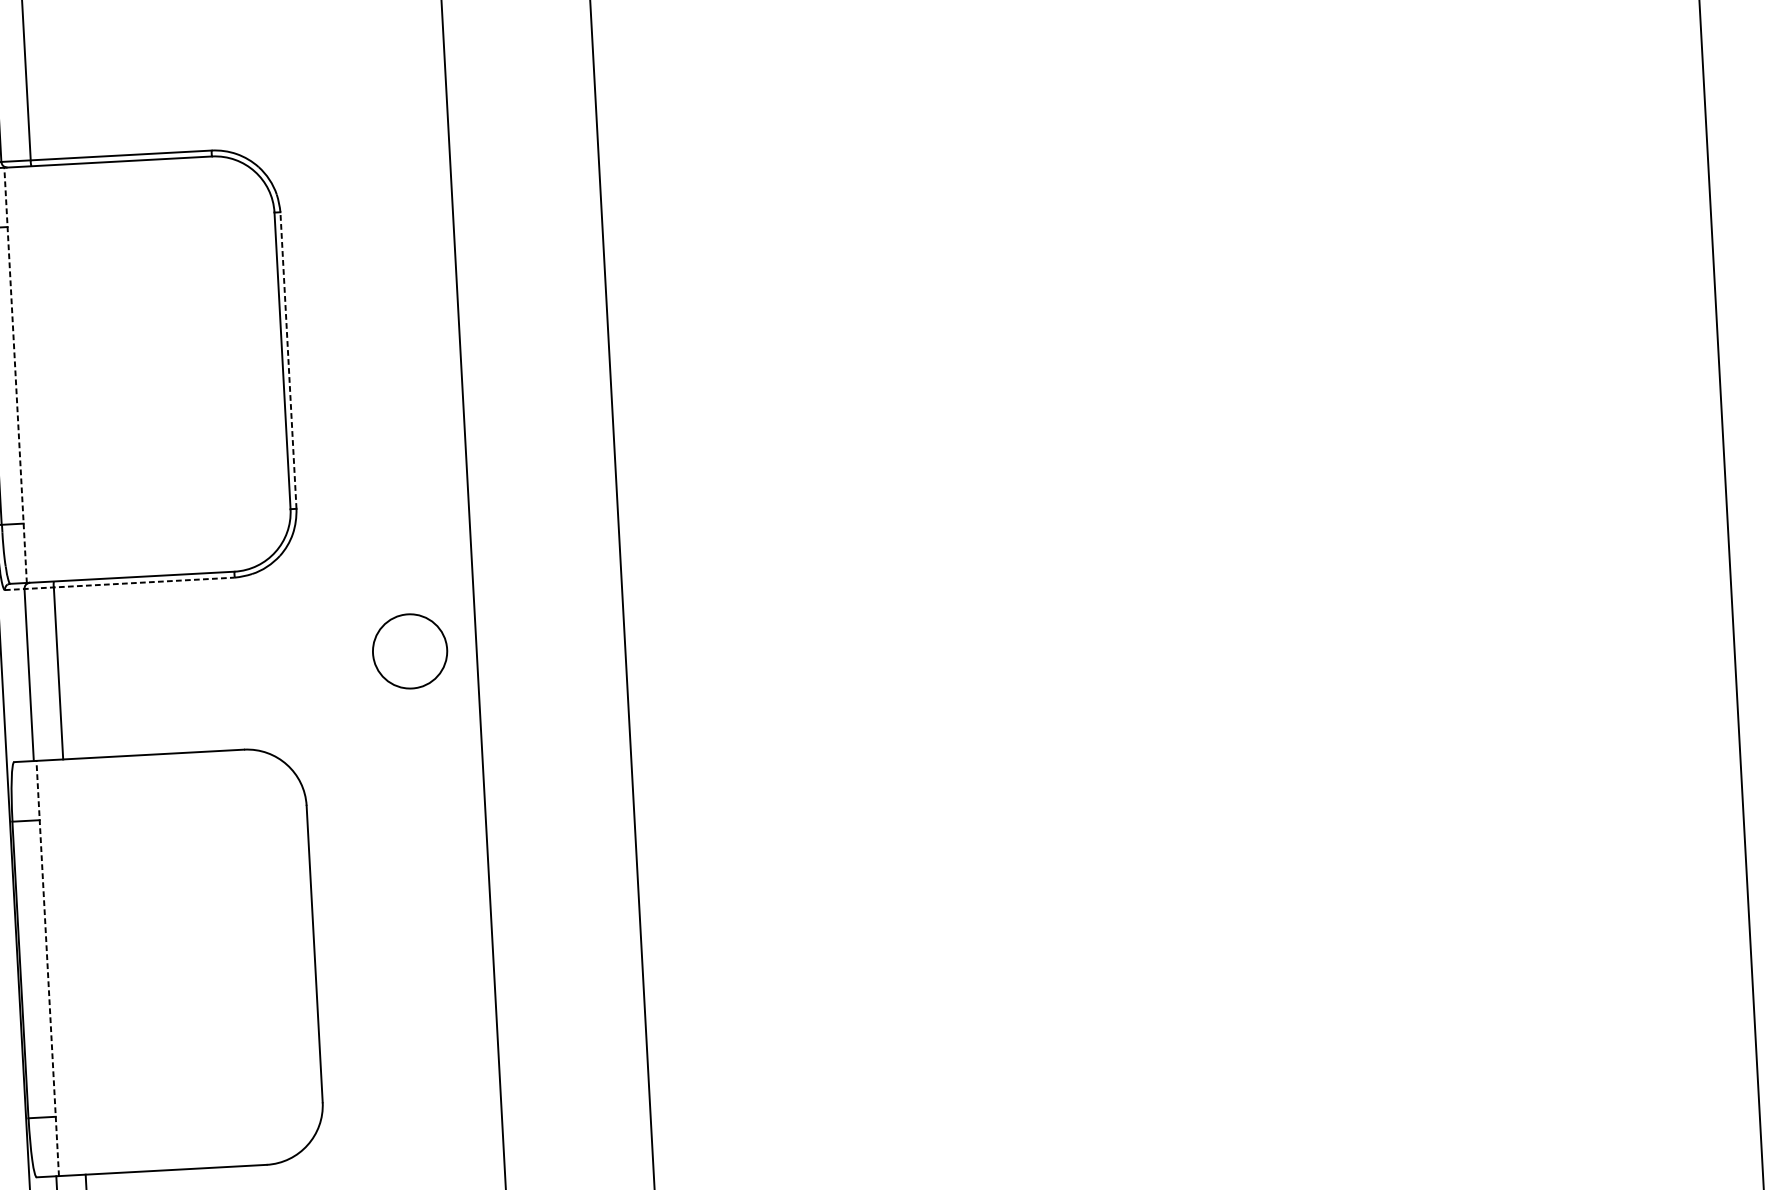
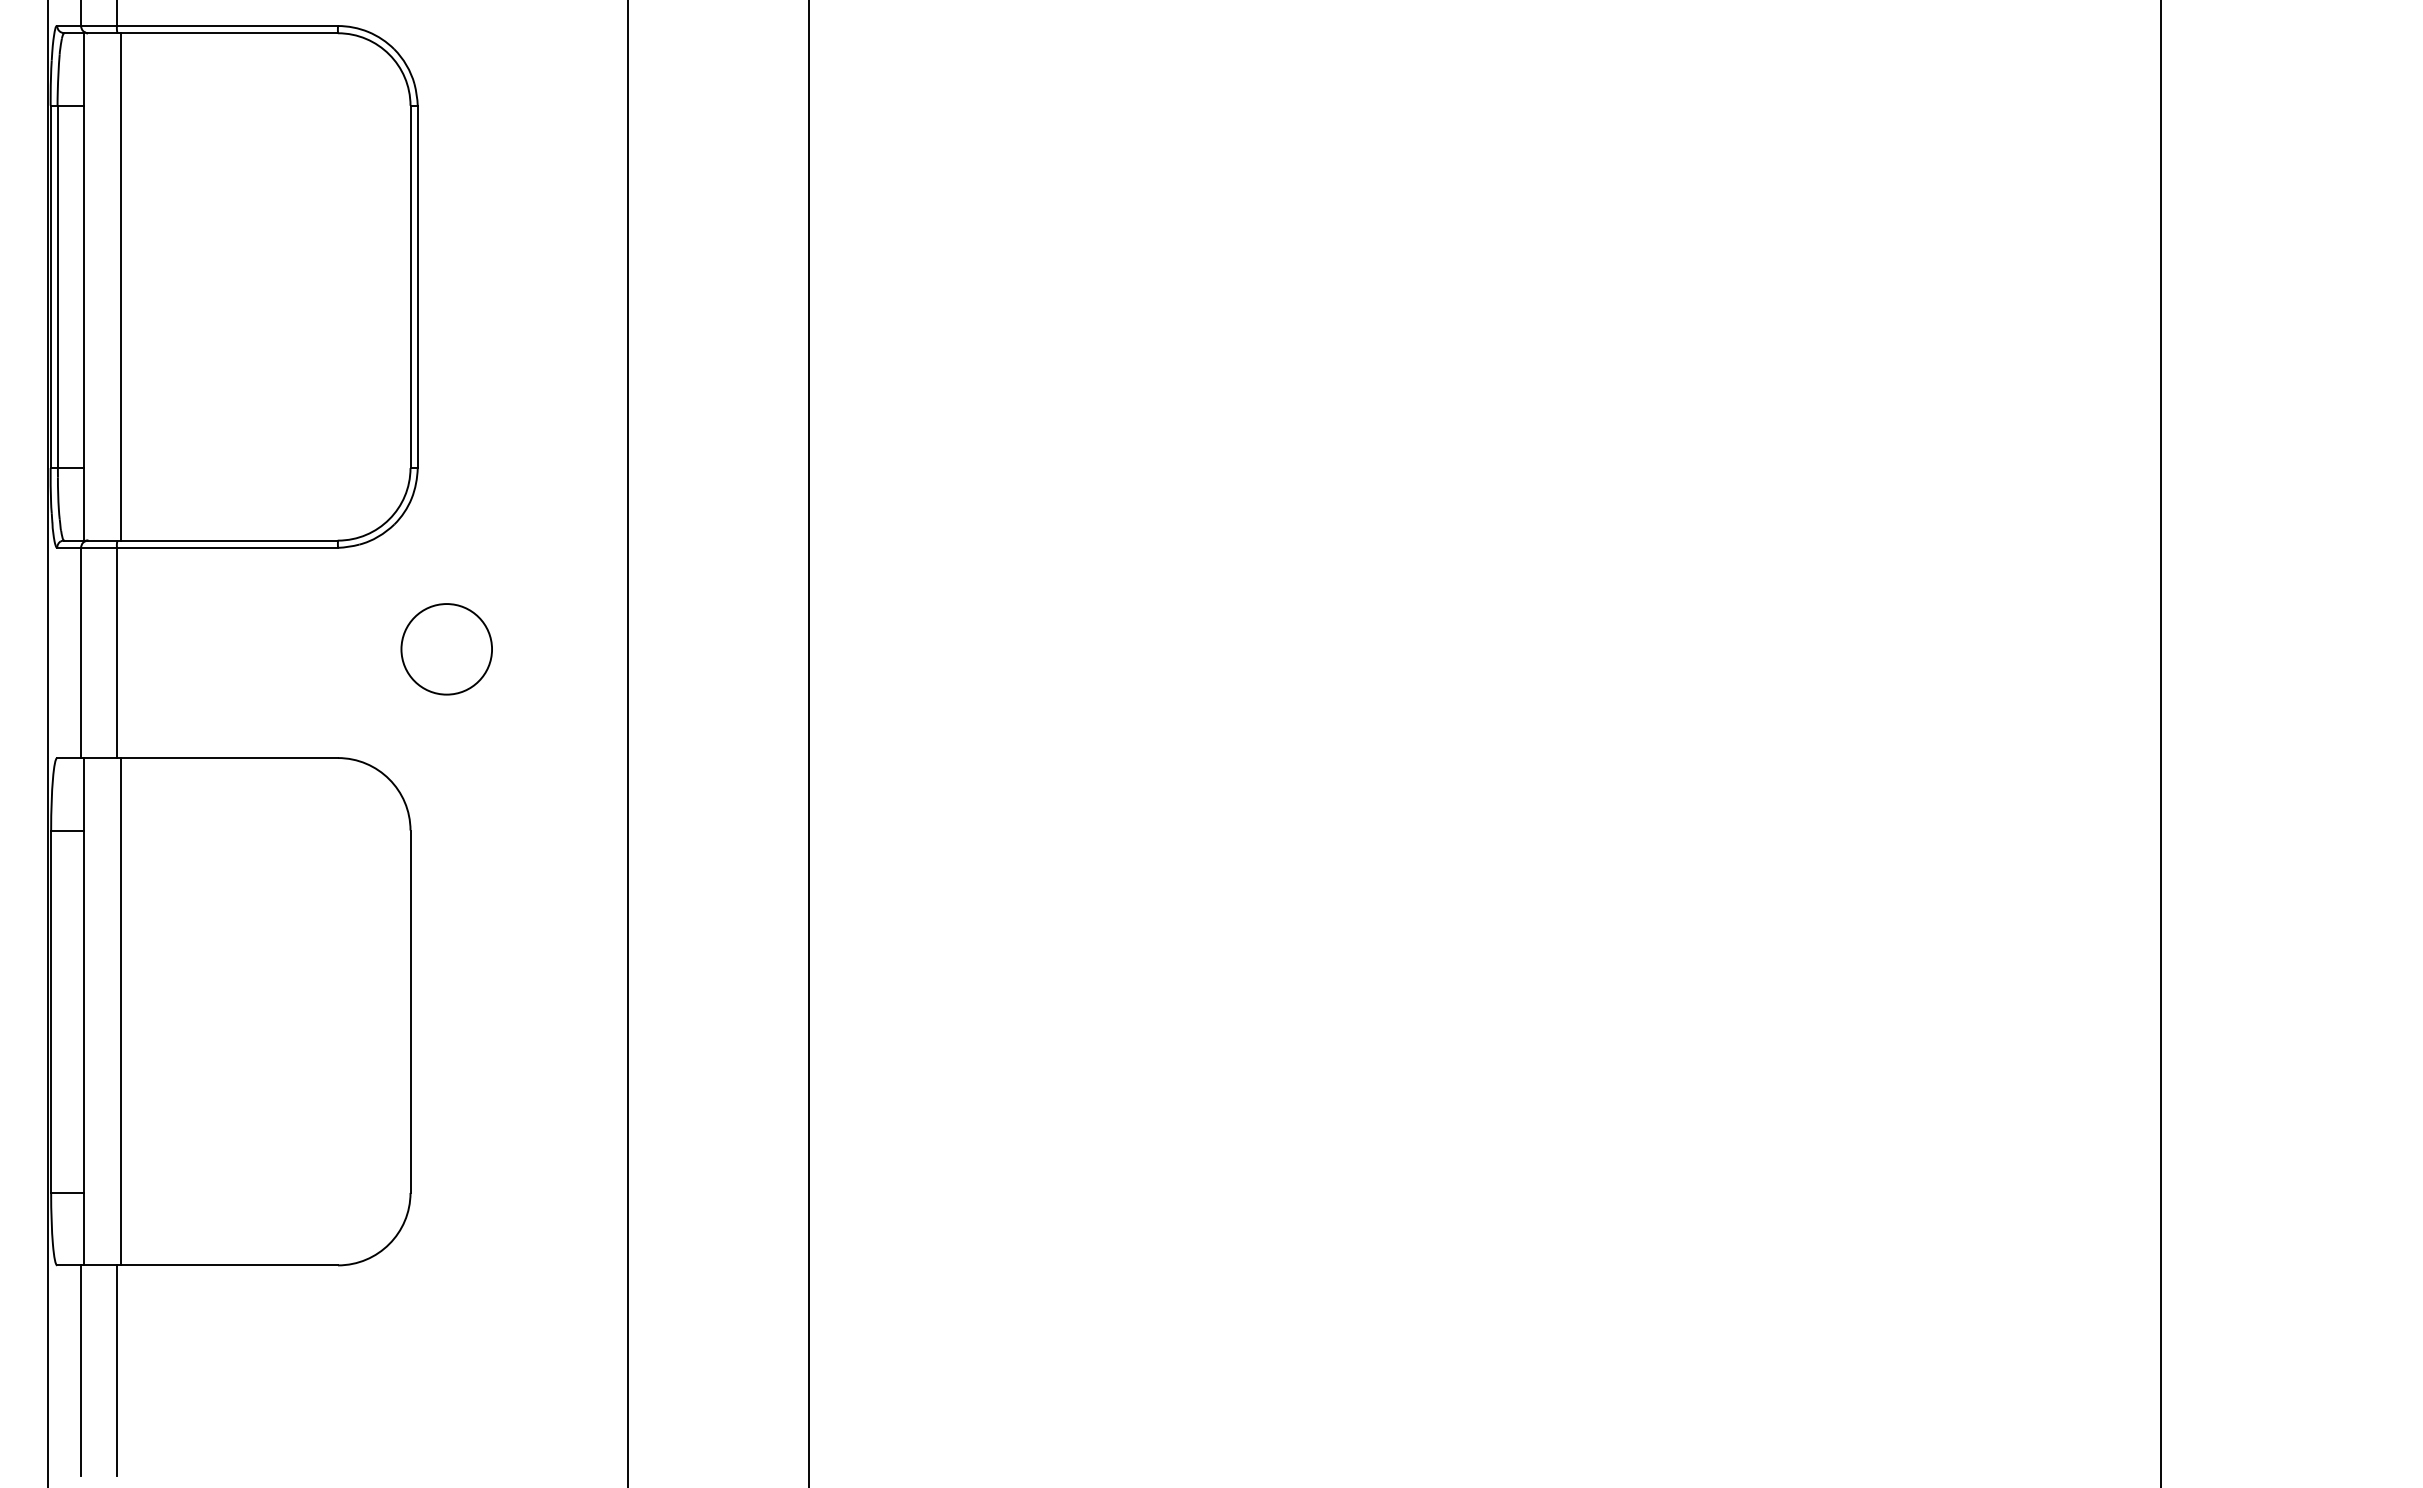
line: (288, 360) -> (417, 286), dashed -> solid
line: (45, 373) -> (120, 286), added
line: (15, 374) -> (84, 286), dashed -> solid
line: (120, 583) -> (198, 547), dashed -> solid
circle: (409, 651) -> (446, 649), moved
line: (77, 966) -> (120, 1011), added
line: (47, 968) -> (84, 1011), dashed -> solid

